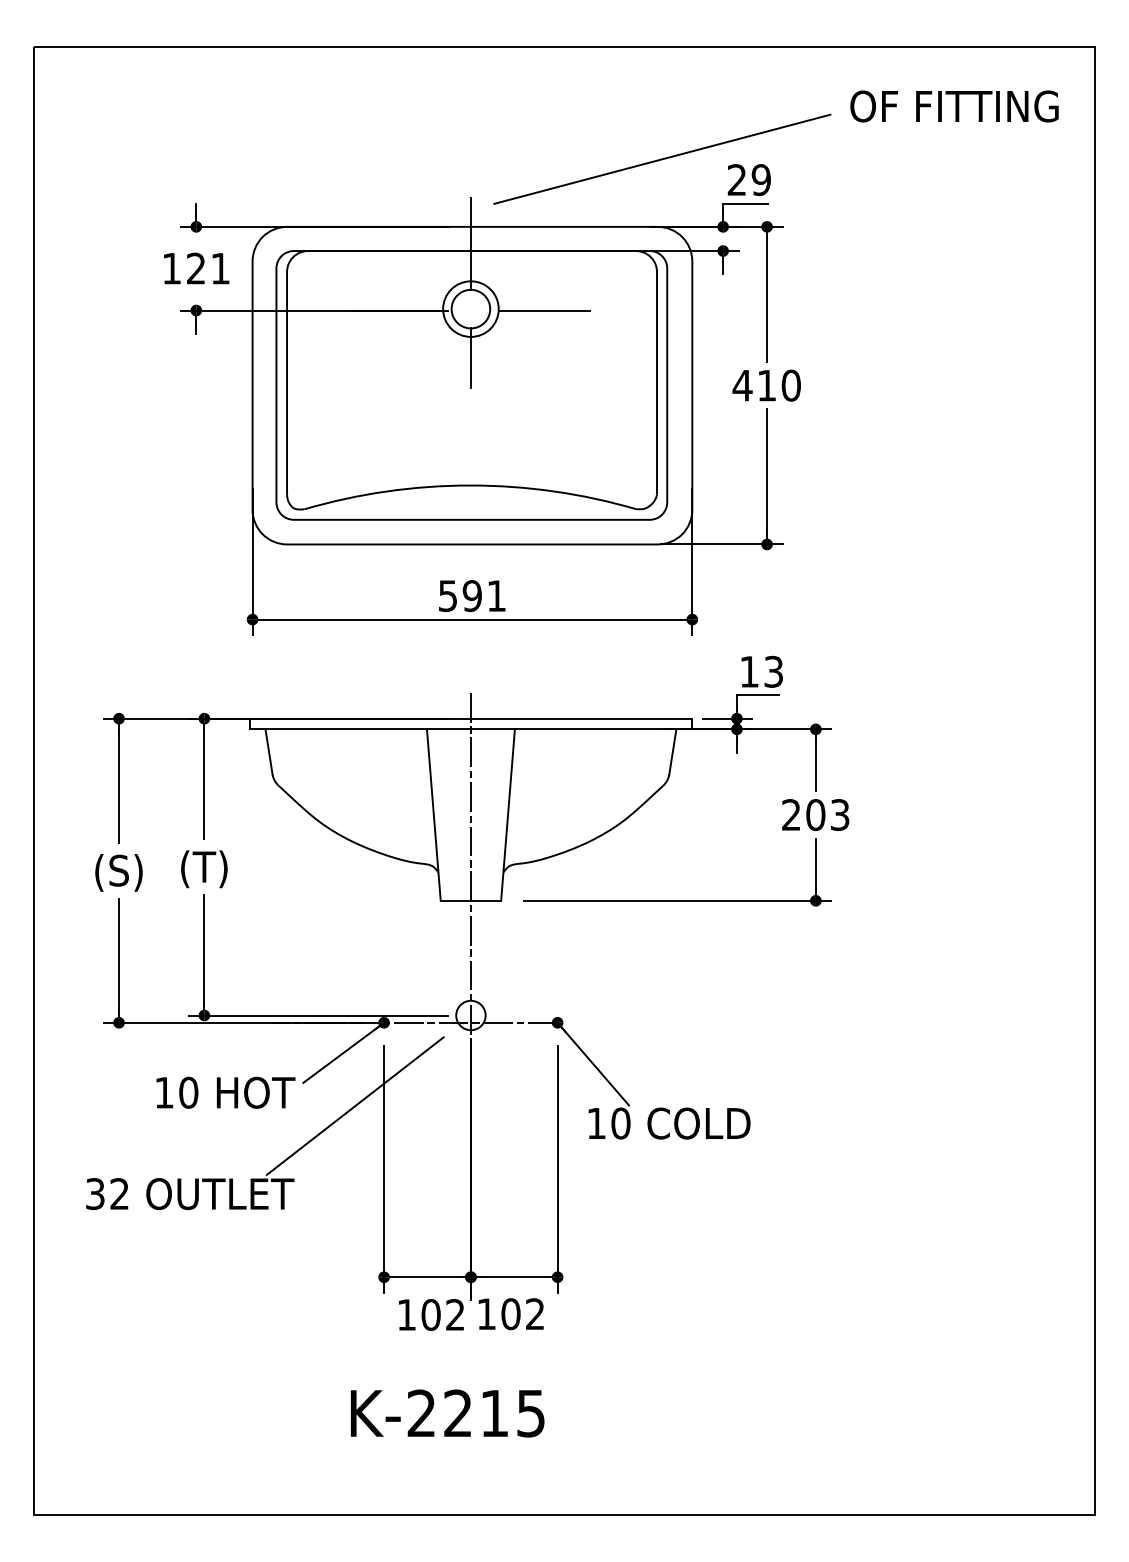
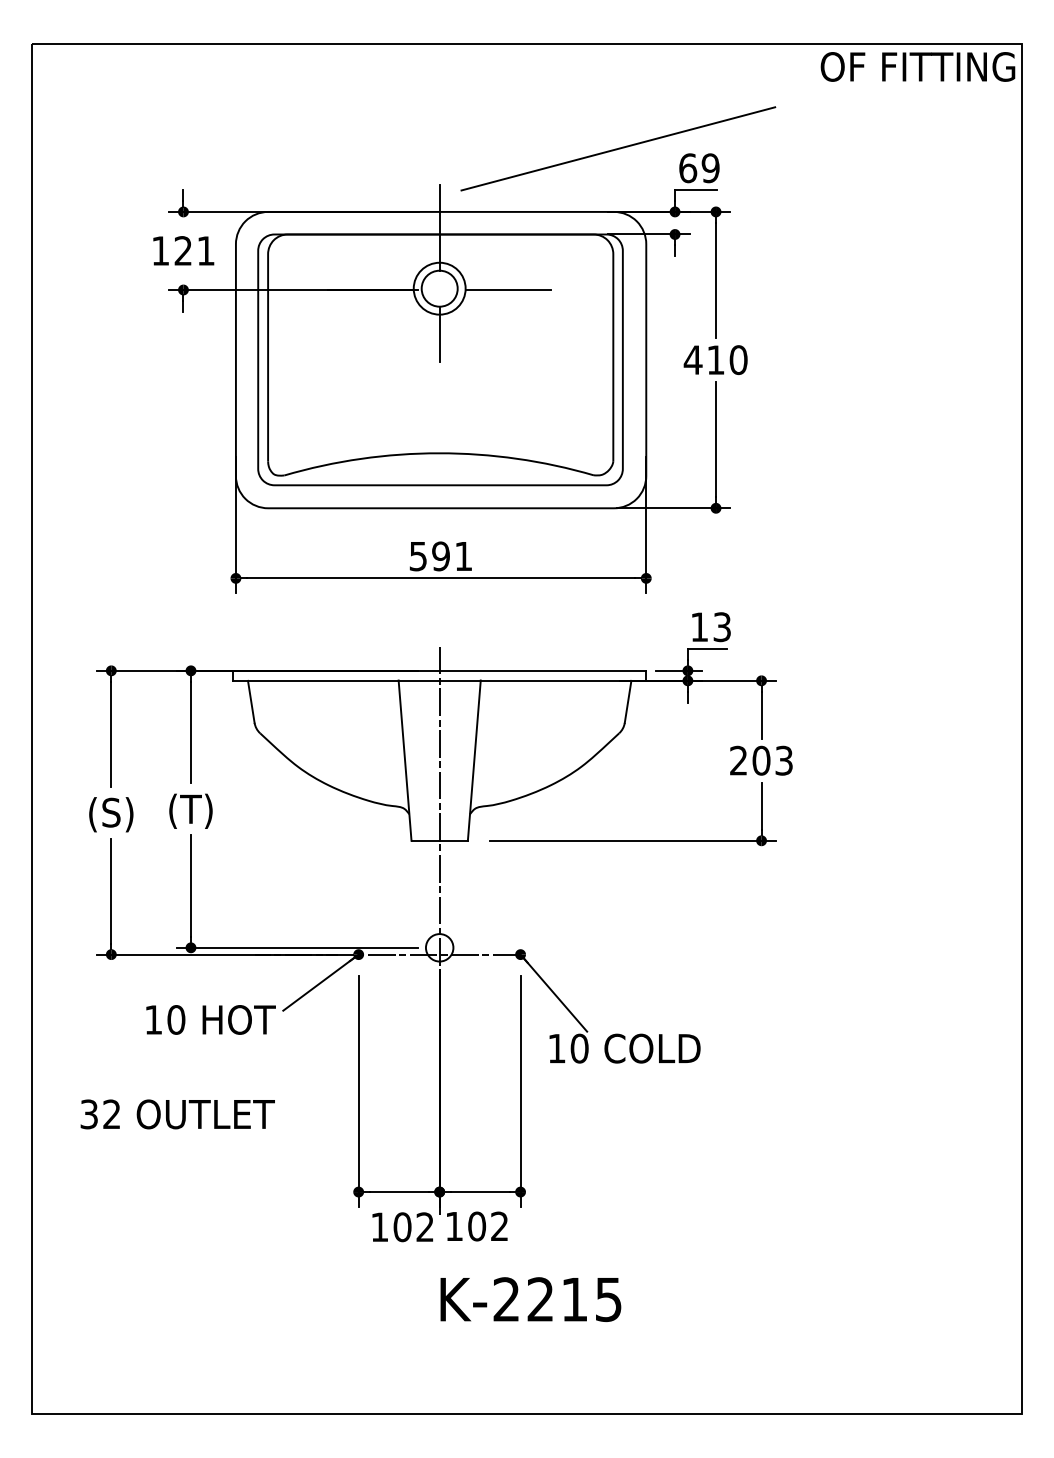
text: (954, 106) -> (917, 66), moved
text: (736, 180) -> (687, 168), 29 -> 69
line: (354, 1105) -> (331, 1031), removed
text: (447, 1413) -> (530, 1299), moved

